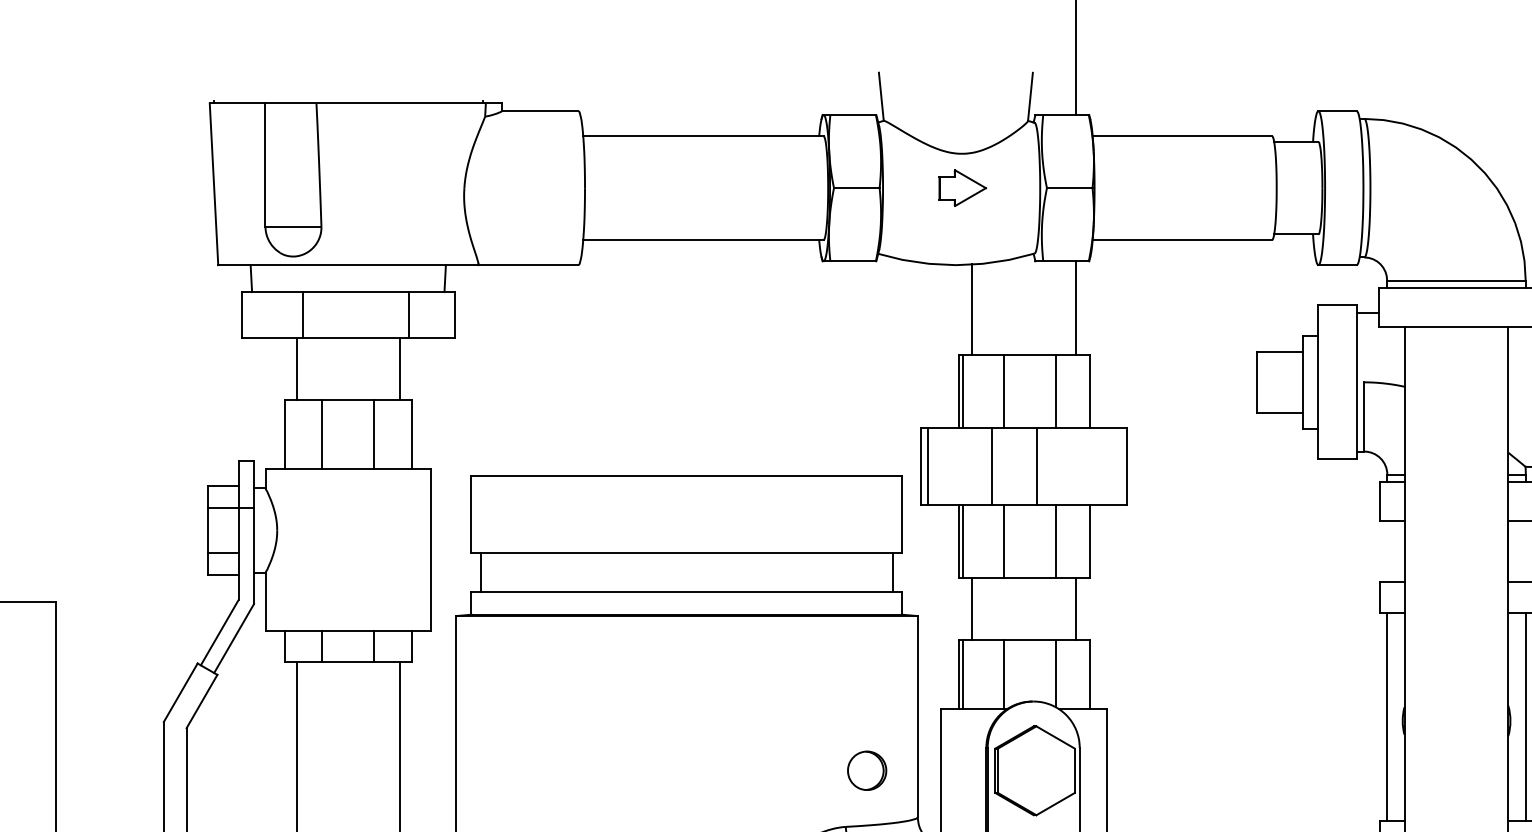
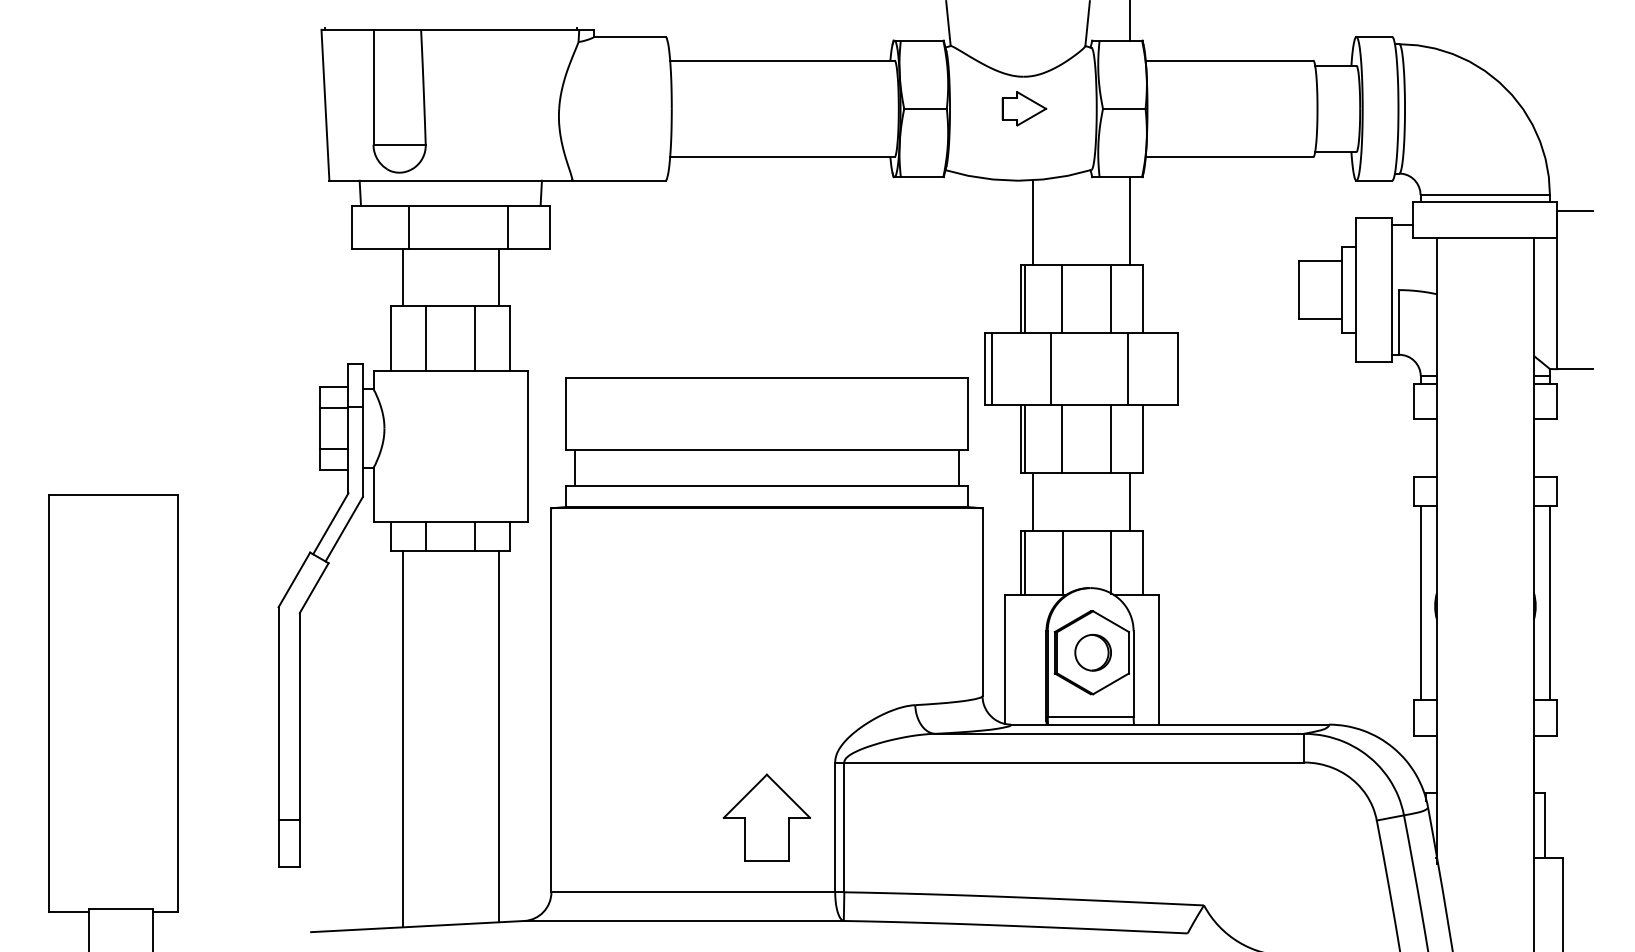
line: (1036, 466) -> (1128, 368), moved
part: (866, 770) -> (1092, 652), moved

